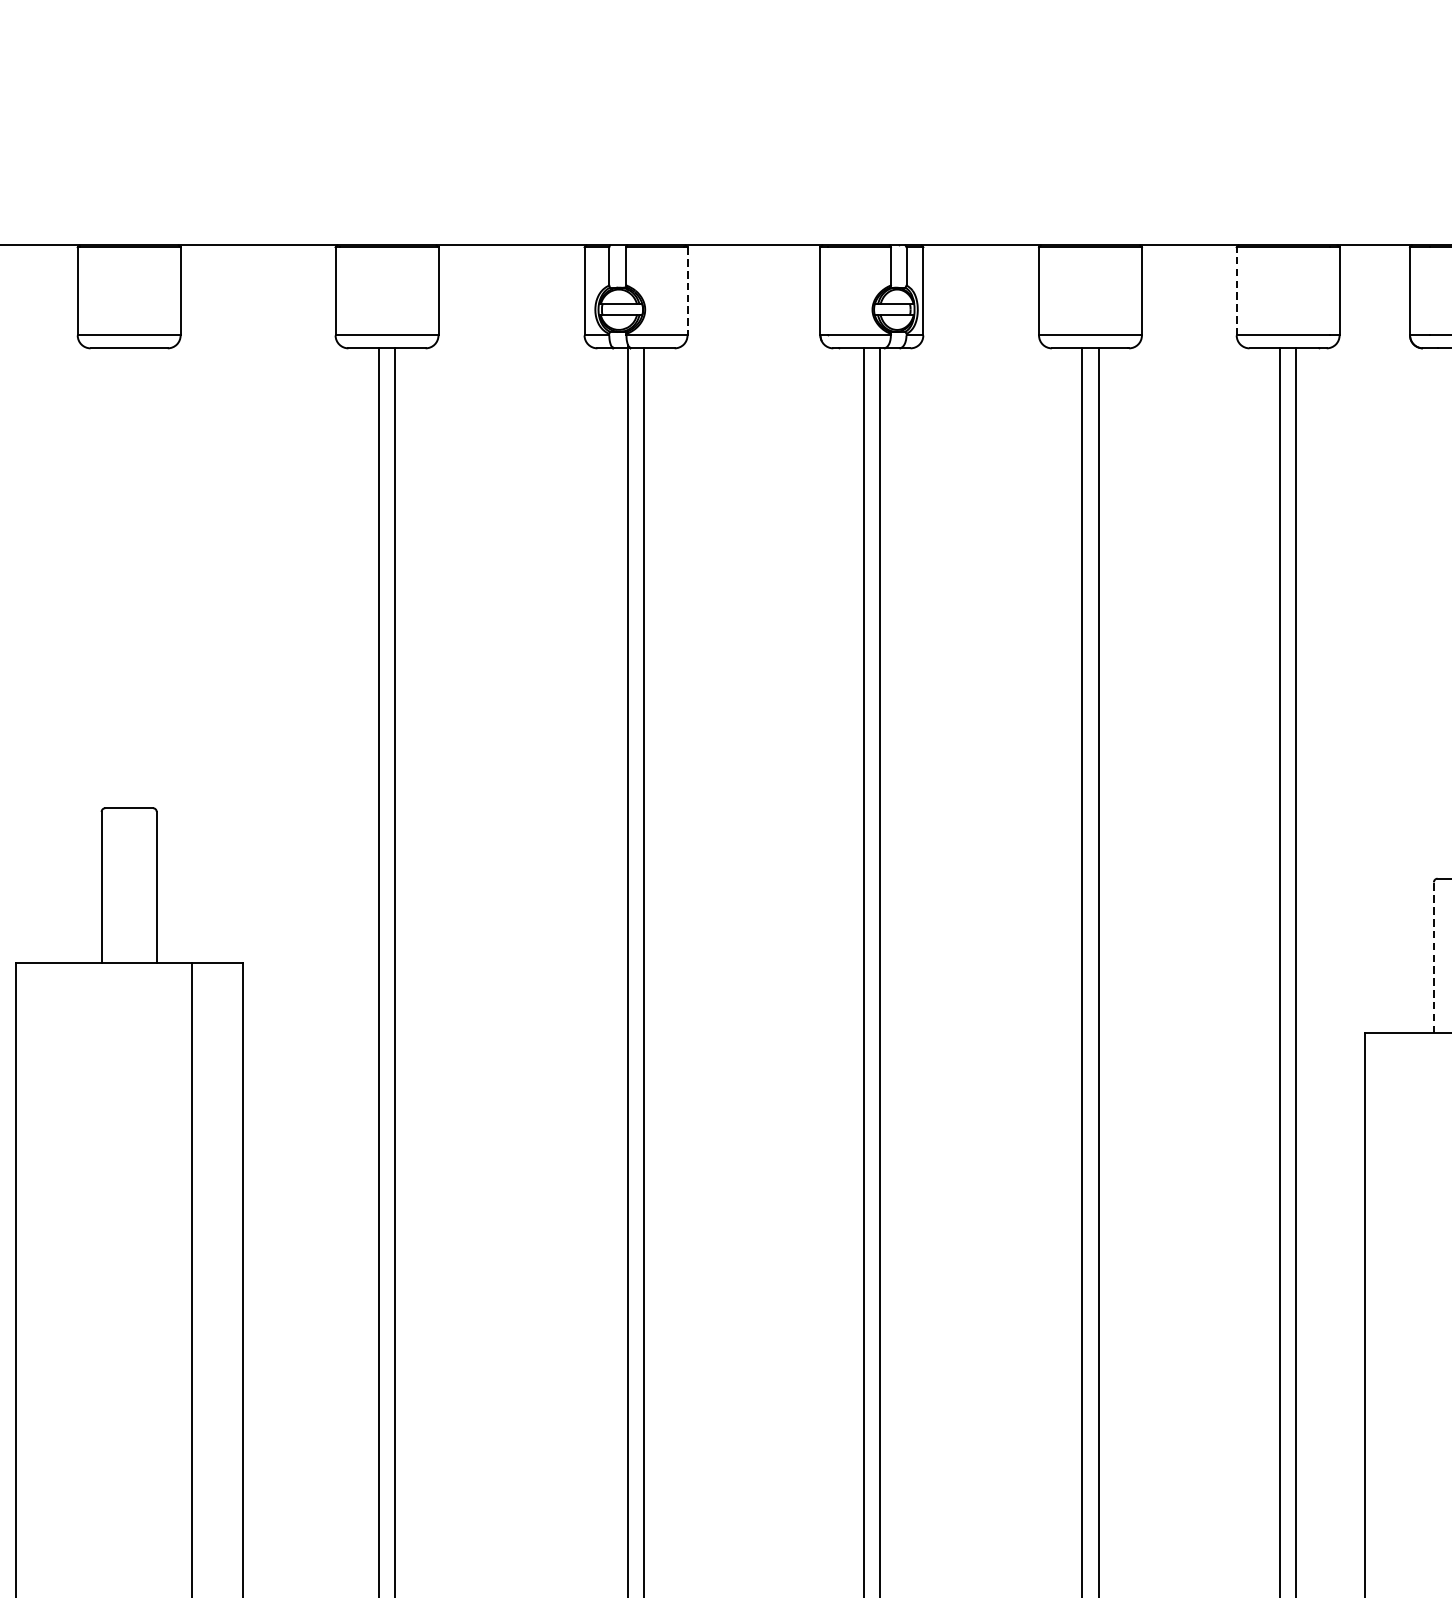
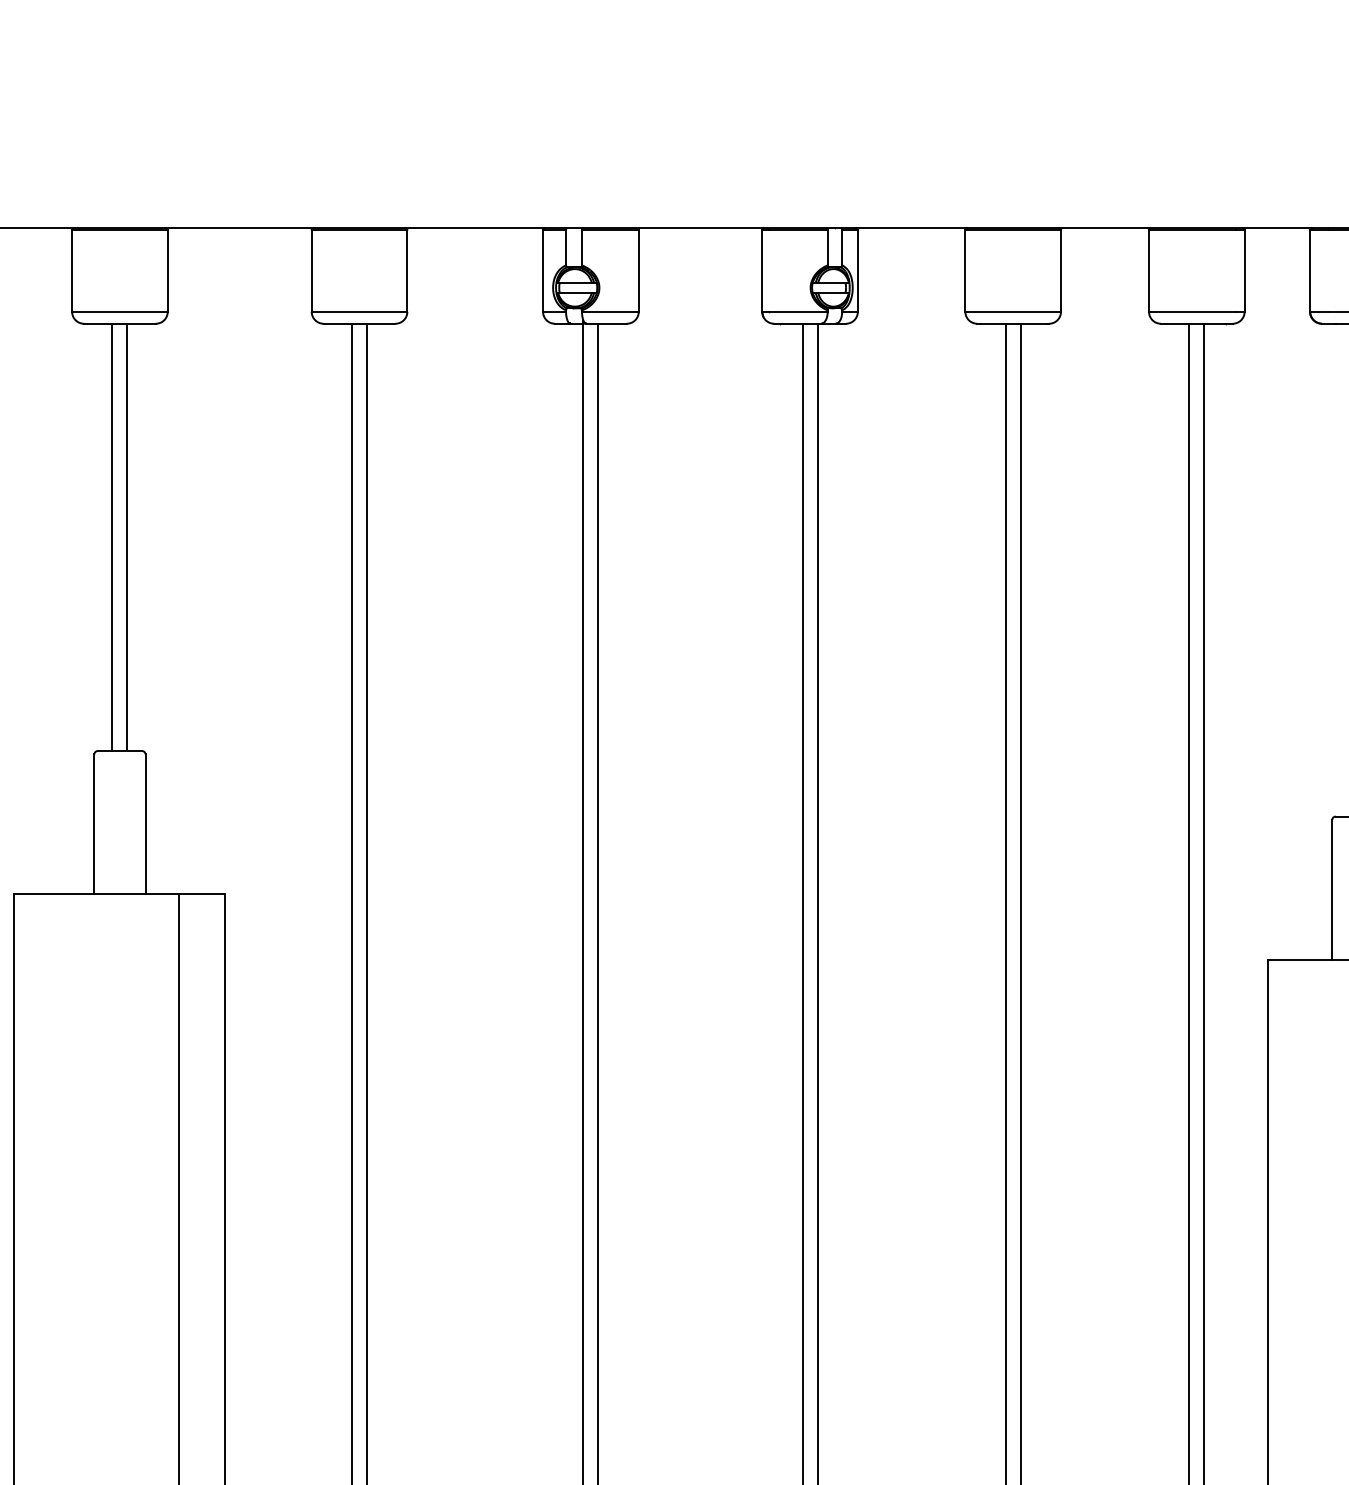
line: (687, 291) -> (638, 270), dashed -> solid
line: (1237, 291) -> (1149, 270), dashed -> solid
line: (121, 578) -> (112, 537), added
line: (137, 578) -> (127, 537), added
line: (1434, 957) -> (1332, 889), dashed -> solid

